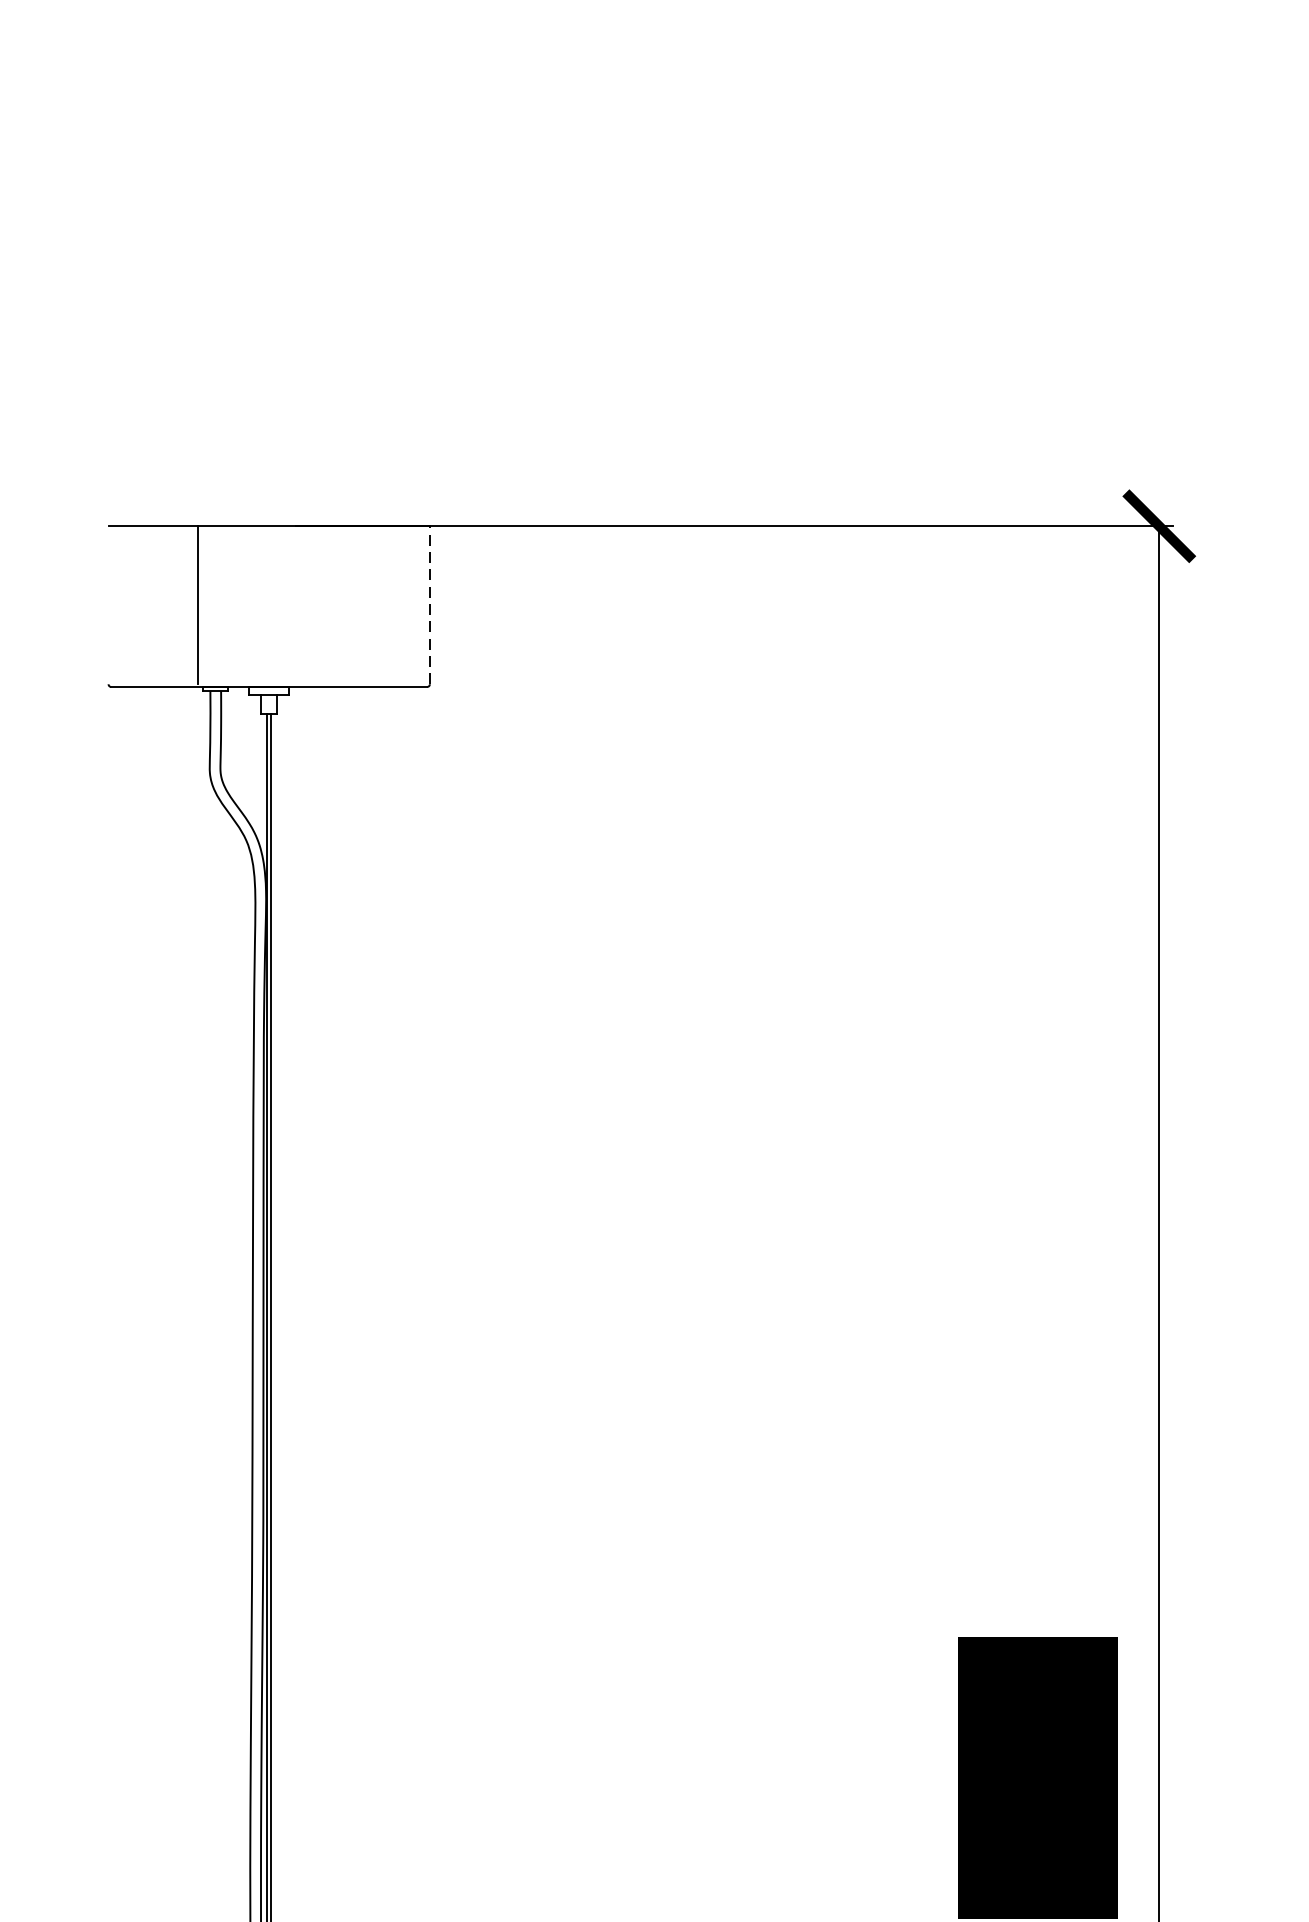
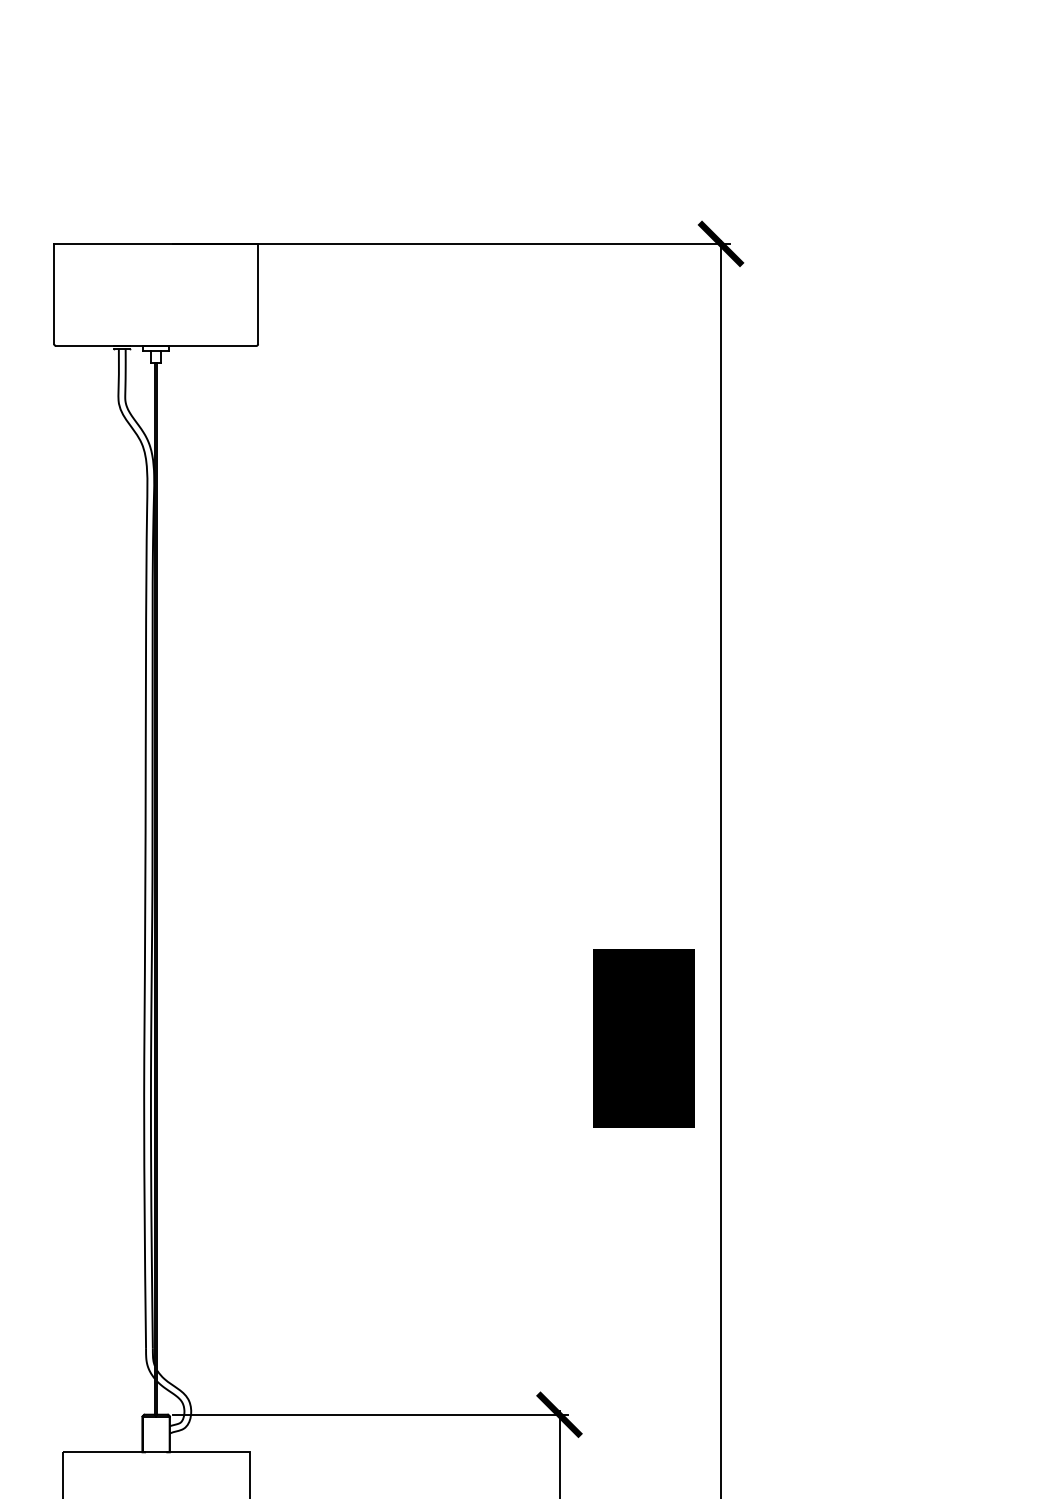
line: (198, 604) -> (54, 293), moved
line: (430, 604) -> (258, 293), dashed -> solid

